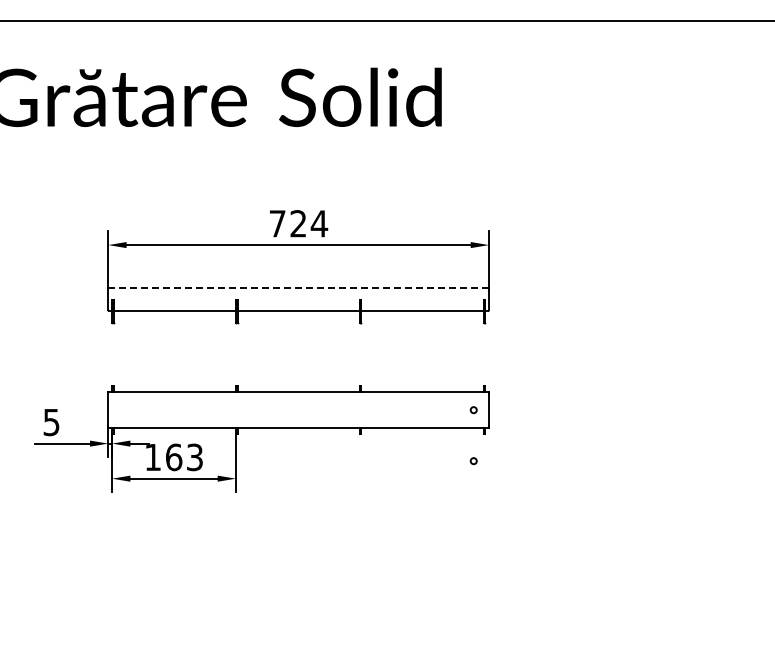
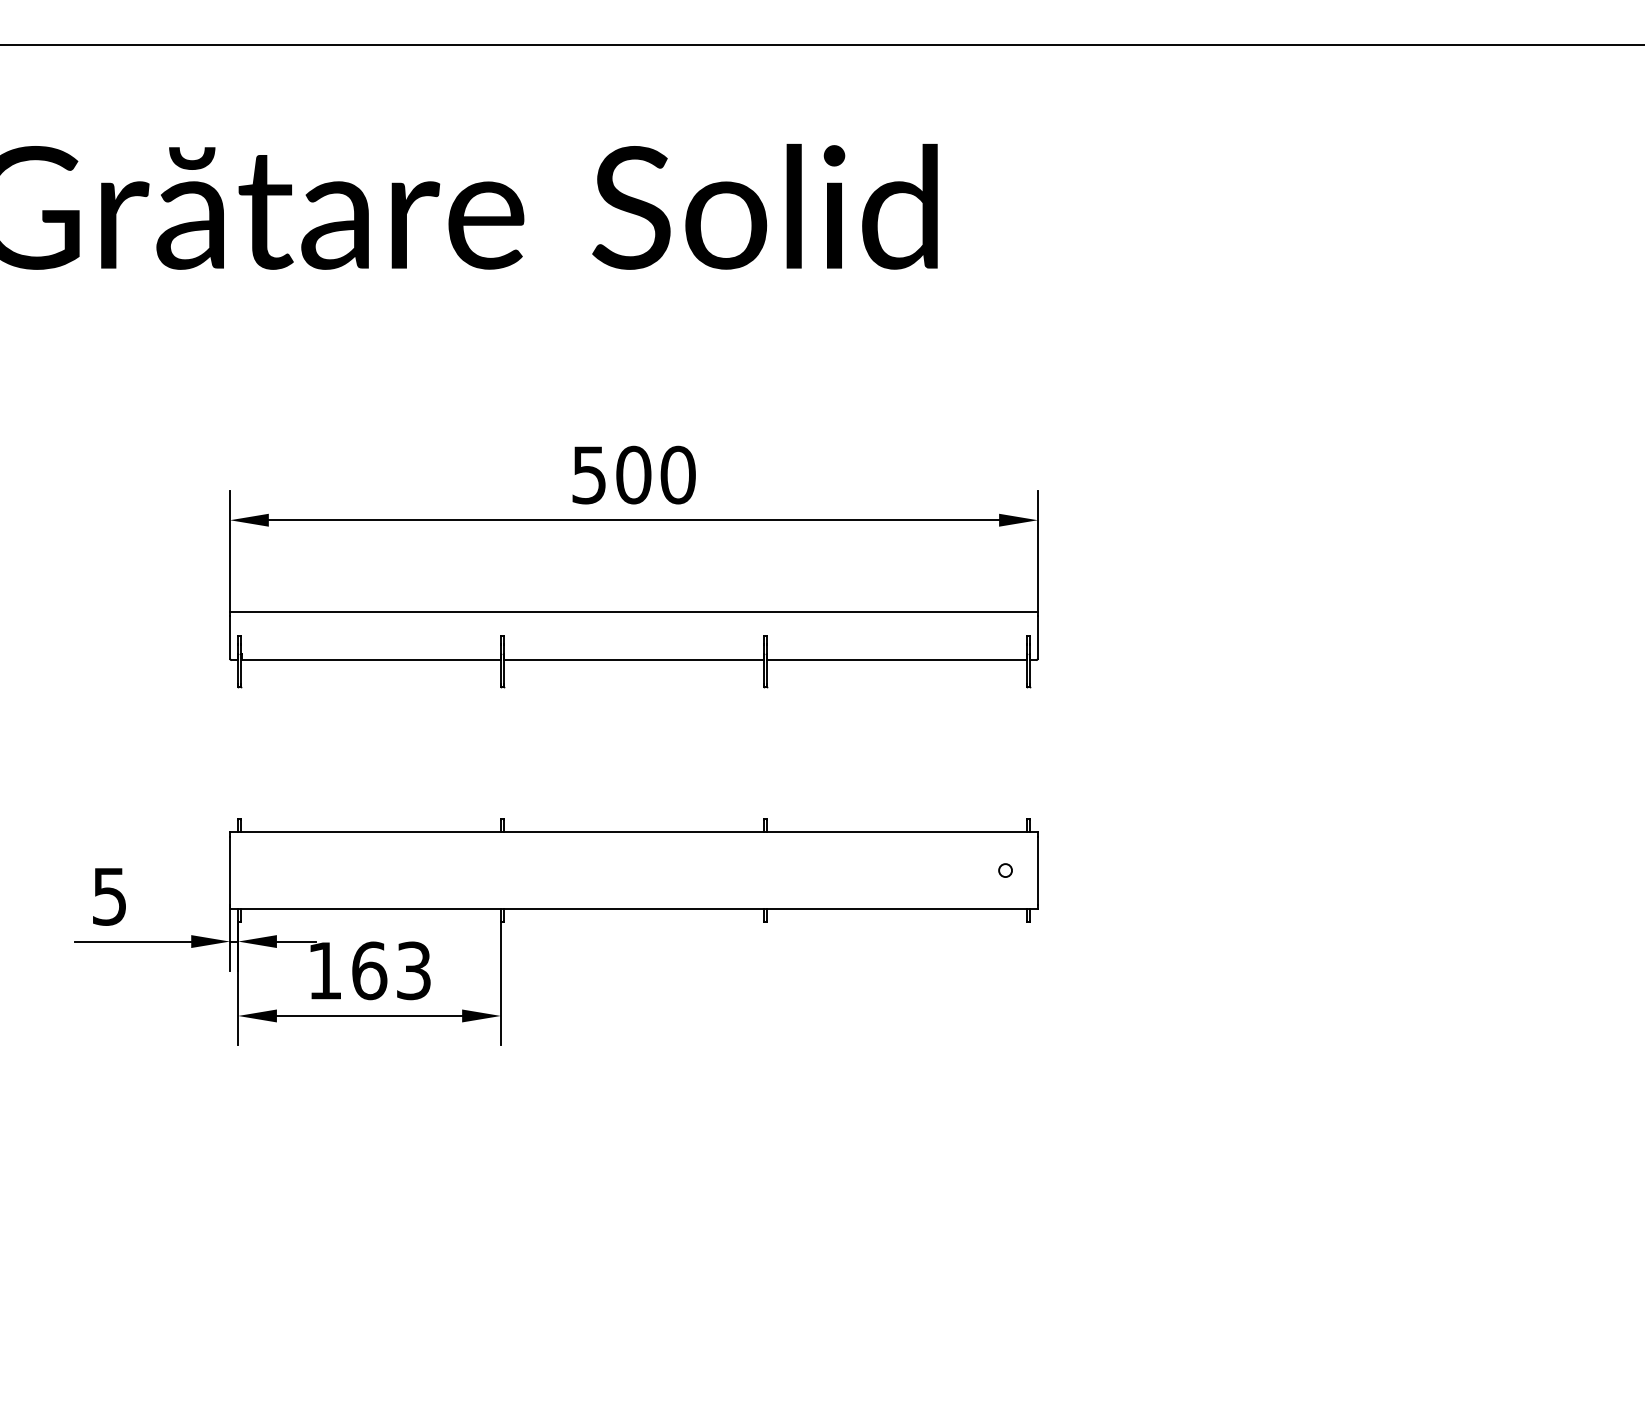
text: (298, 223) -> (633, 474), 724 -> 500
line: (299, 288) -> (635, 612), dashed -> solid
circle: (473, 461) -> (1005, 979), removed

